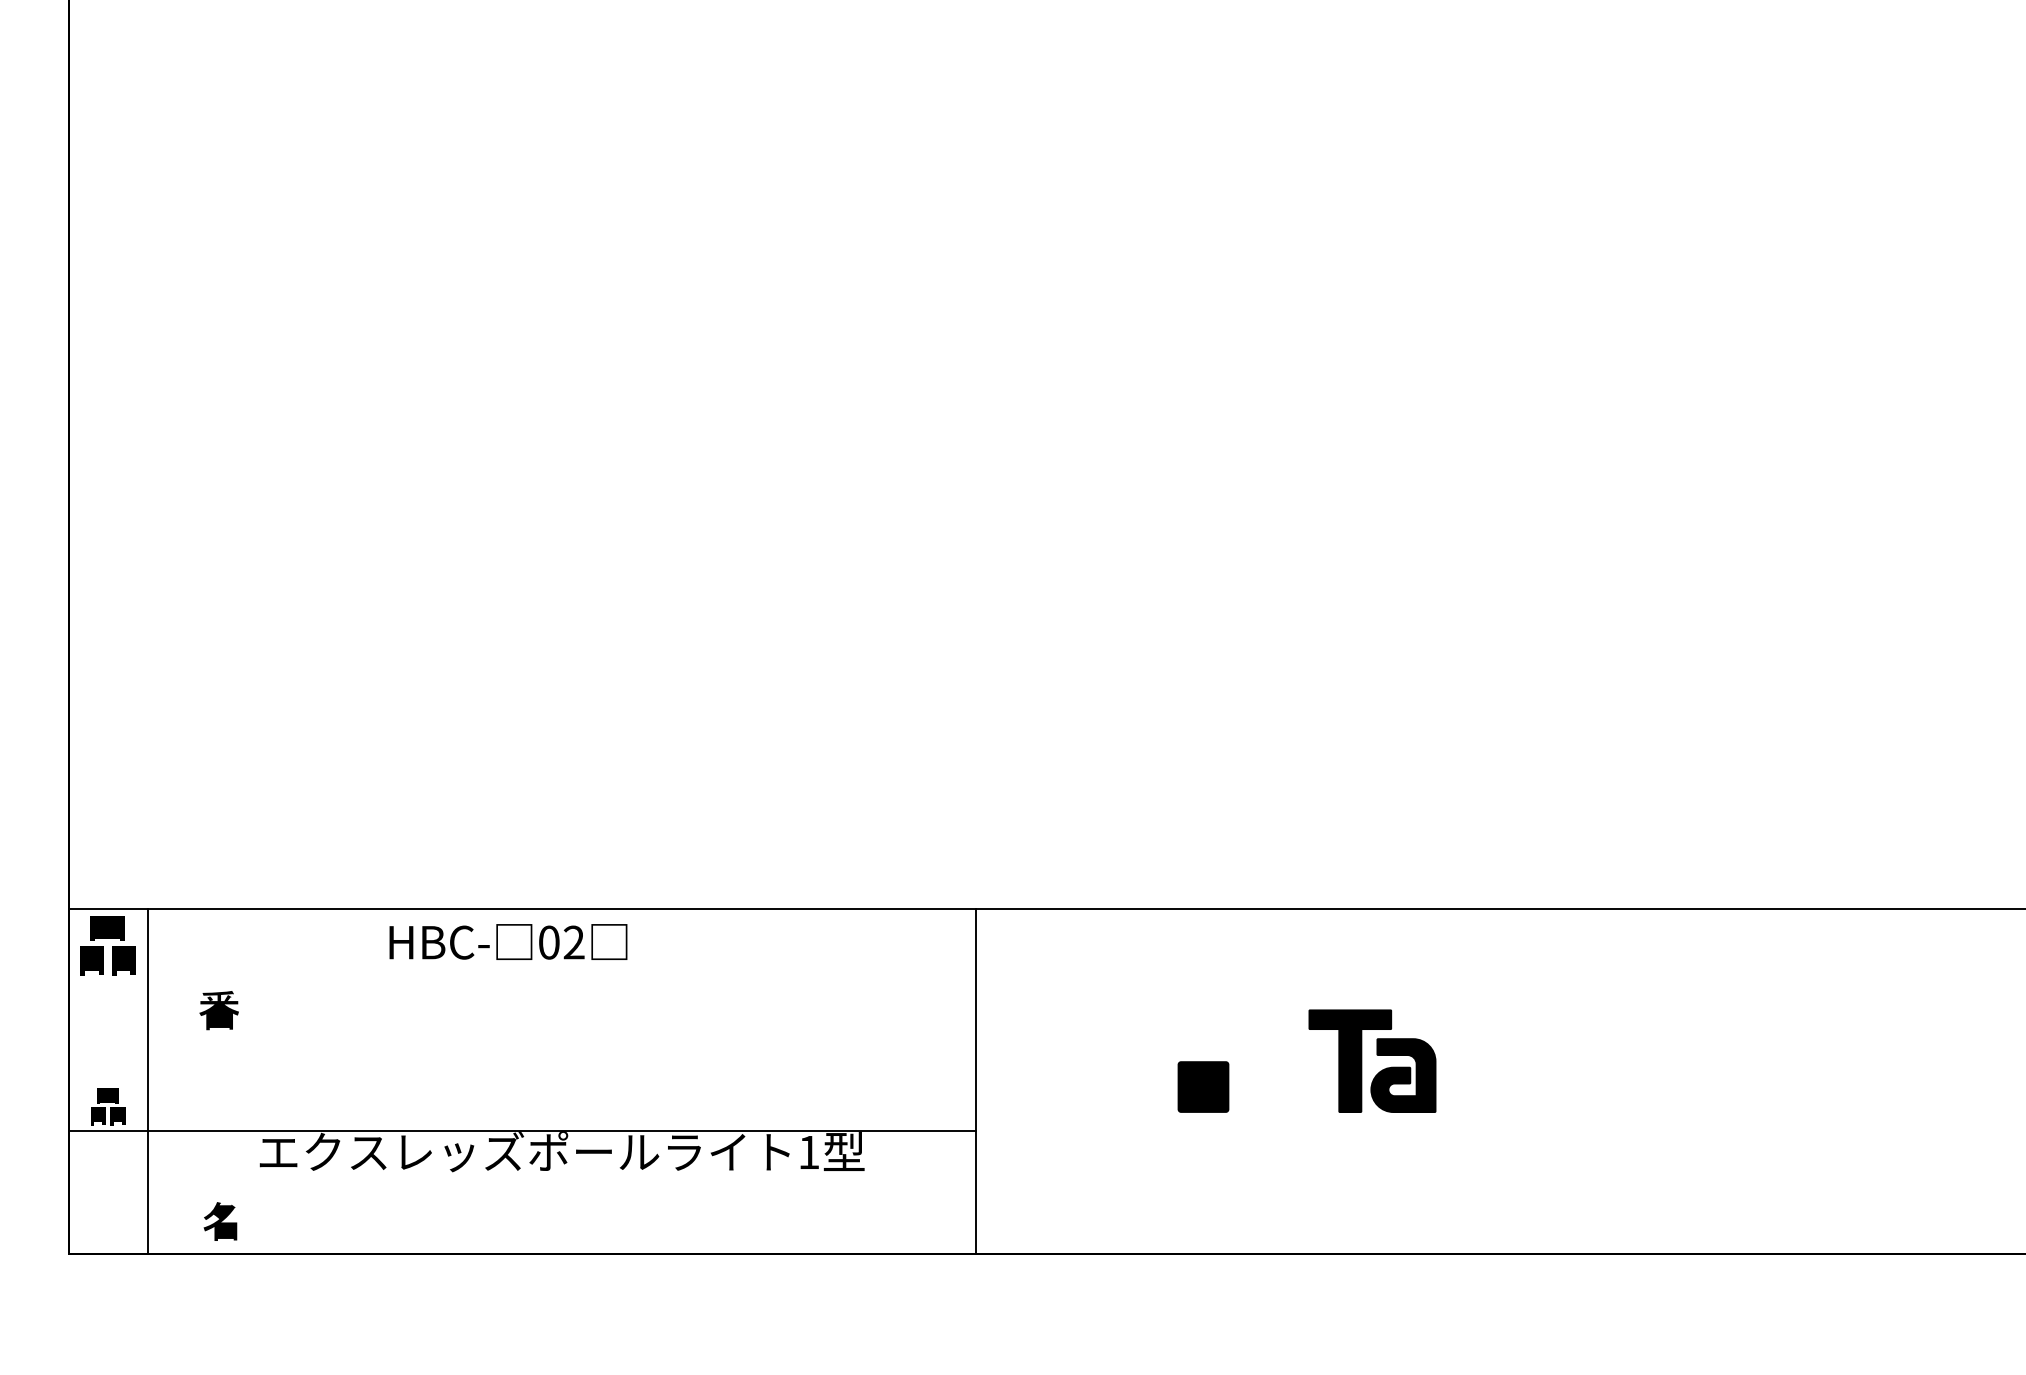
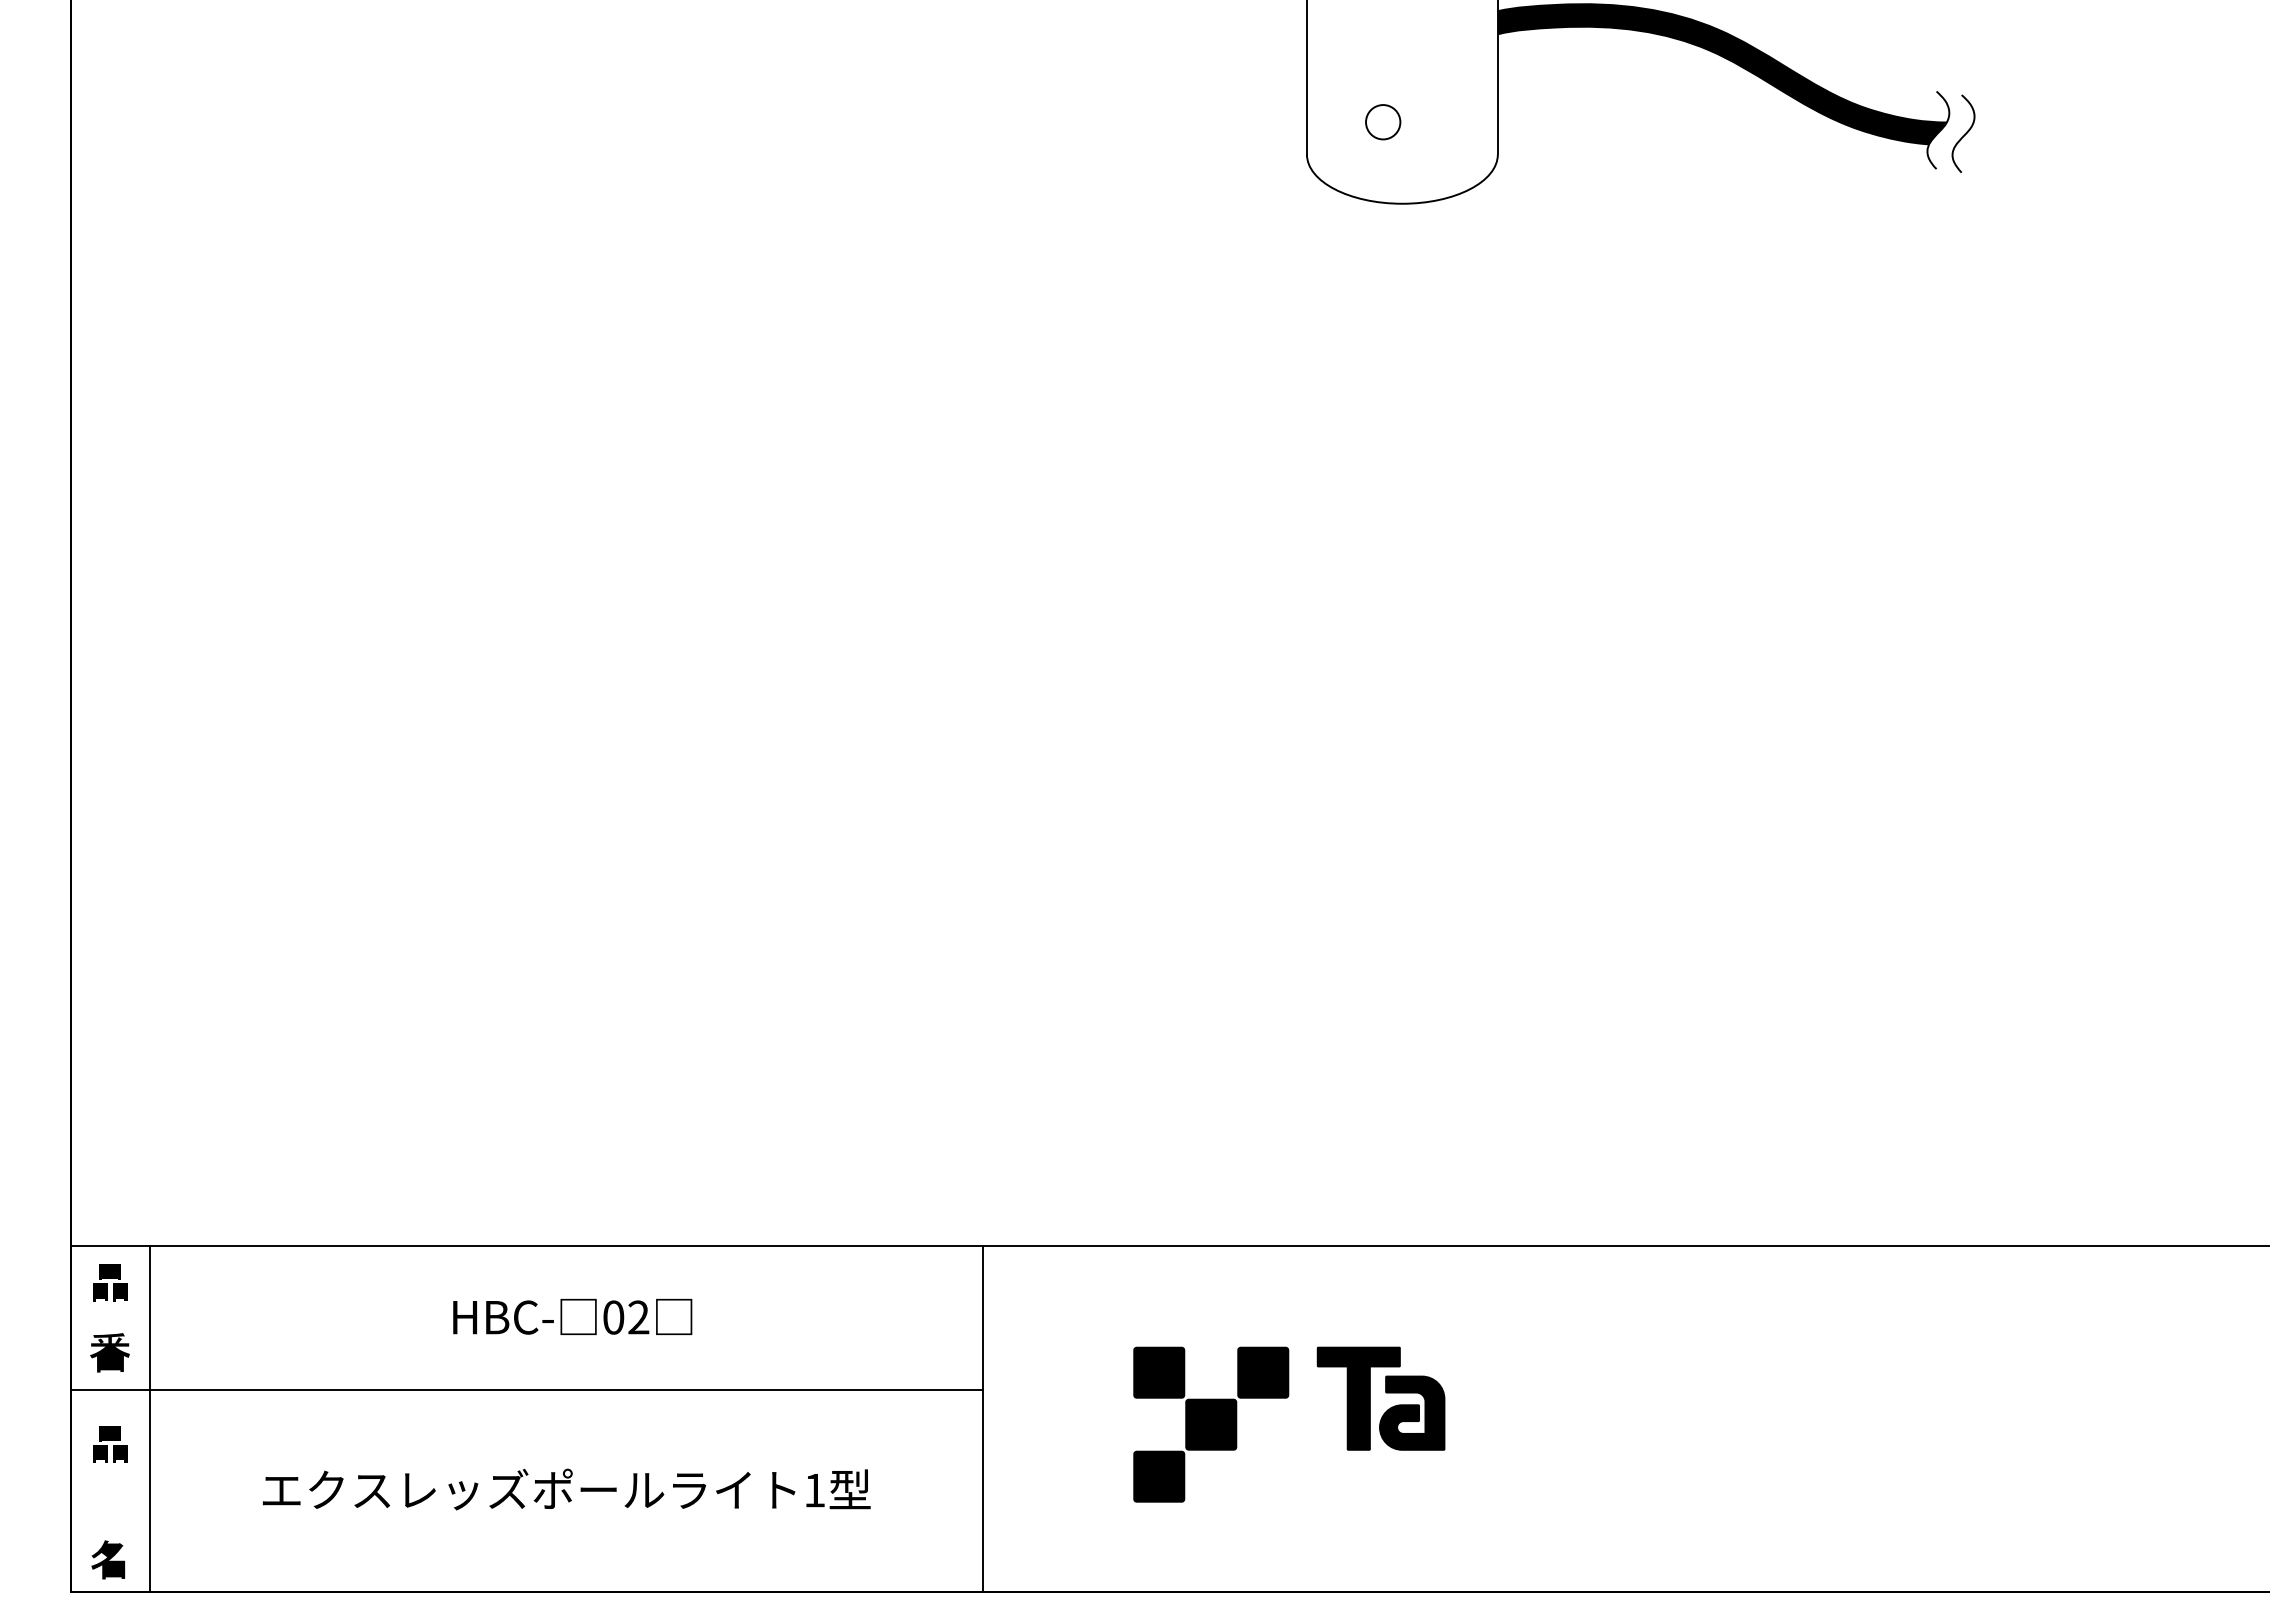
text: (508, 941) -> (572, 1316), moved
part: (108, 945) -> (110, 1282), size x0.62
part: (218, 1010) -> (109, 1352), moved
fill: (1152, 1035) -> (1159, 1372), added
fill: (1255, 1035) -> (1263, 1372), added
line: (522, 1130) -> (526, 1390), moved
fill: (1152, 1138) -> (1159, 1476), added
part: (220, 1221) -> (108, 1559), moved

